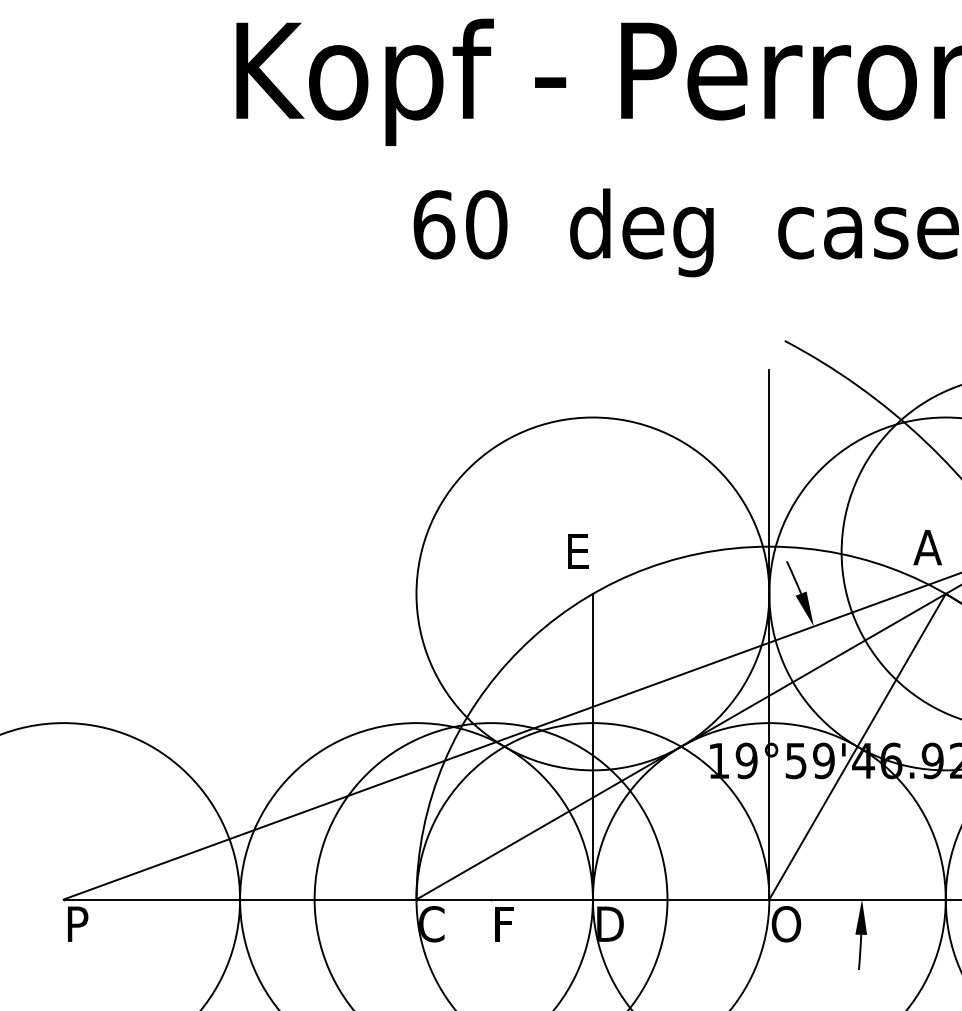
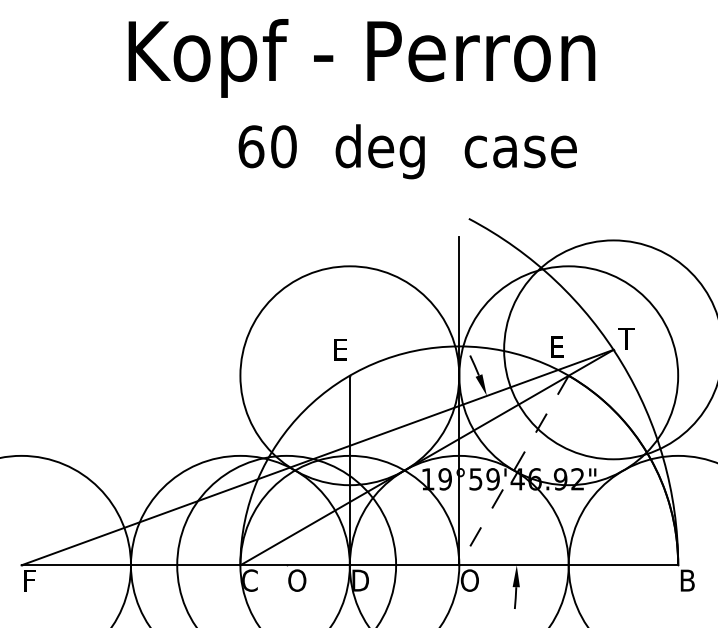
text: (927, 546) -> (557, 346), A -> E
line: (856, 746) -> (513, 470), solid -> dashed
text: (78, 924) -> (30, 580), P -> F
text: (508, 924) -> (297, 580), F -> O

